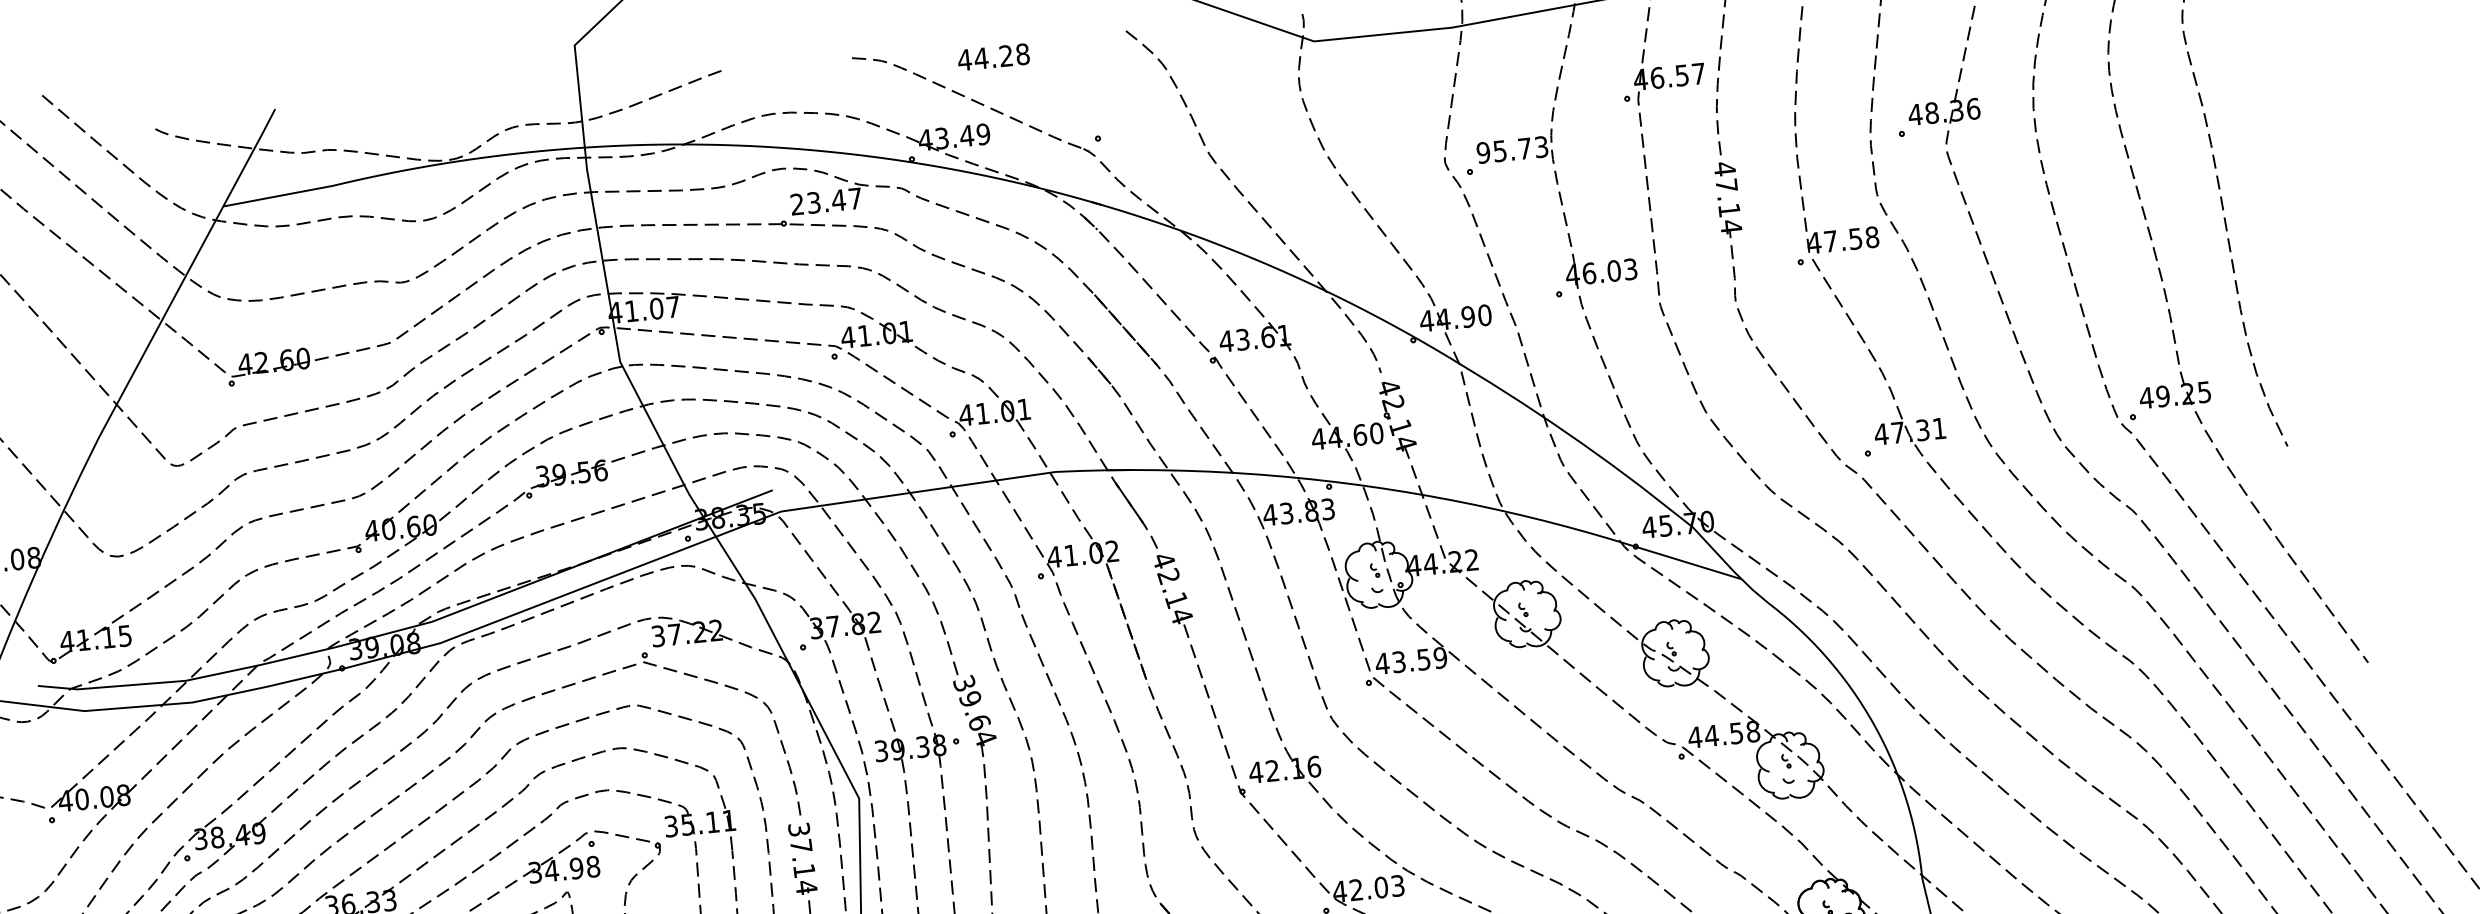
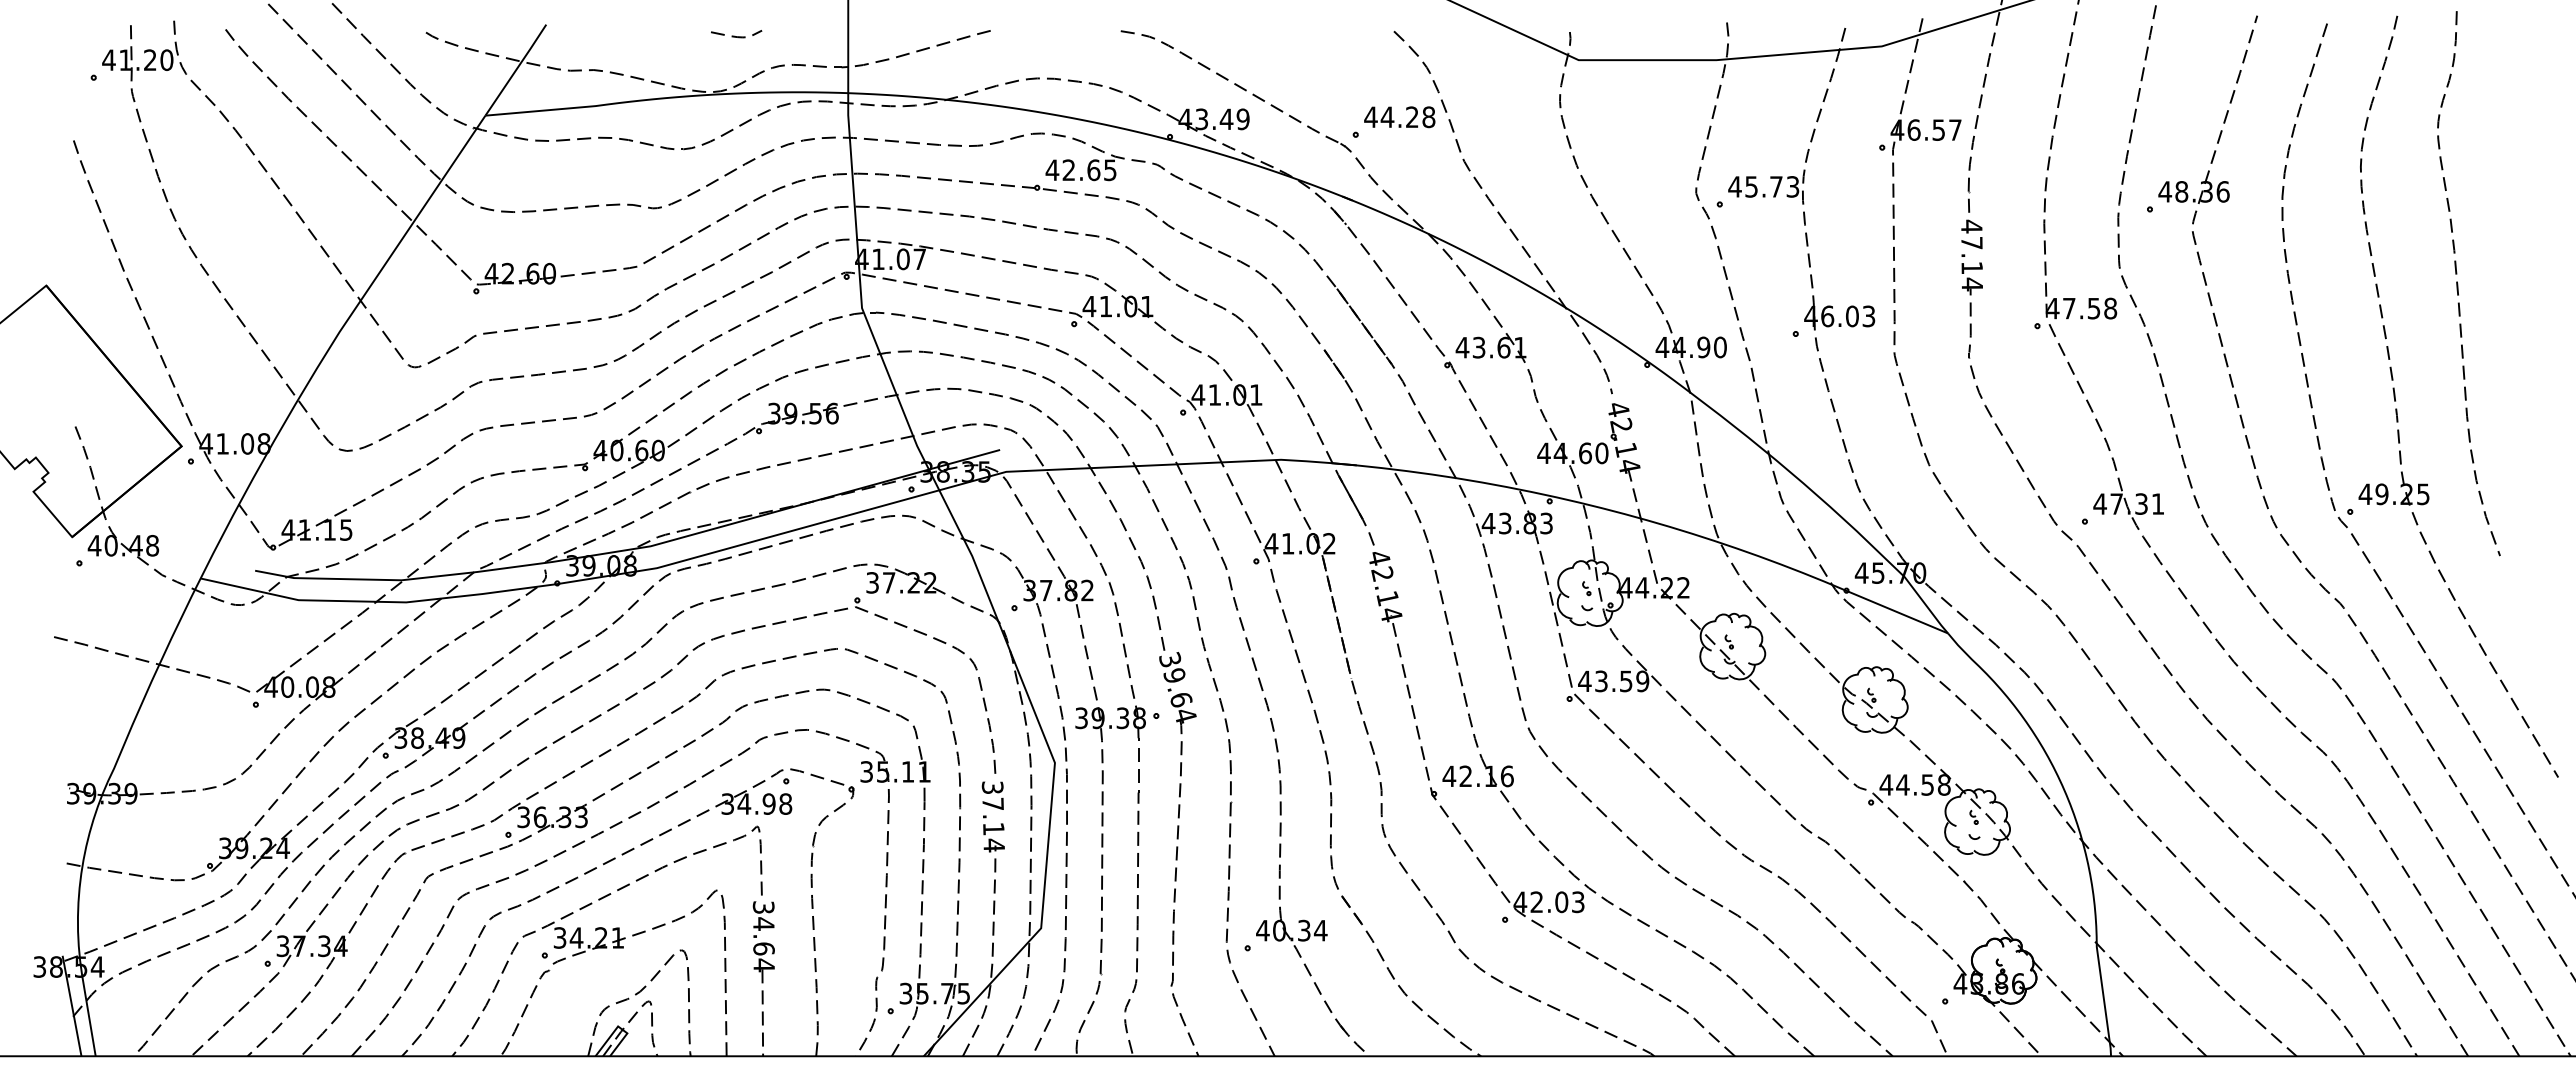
text: (993, 57) -> (1399, 117), moved
curve: (467, 101) -> (736, 36), added
text: (1482, 152) -> (1734, 186), 95.73 -> 45.73
text: (825, 201) -> (1080, 170), 23.47 -> 42.65

